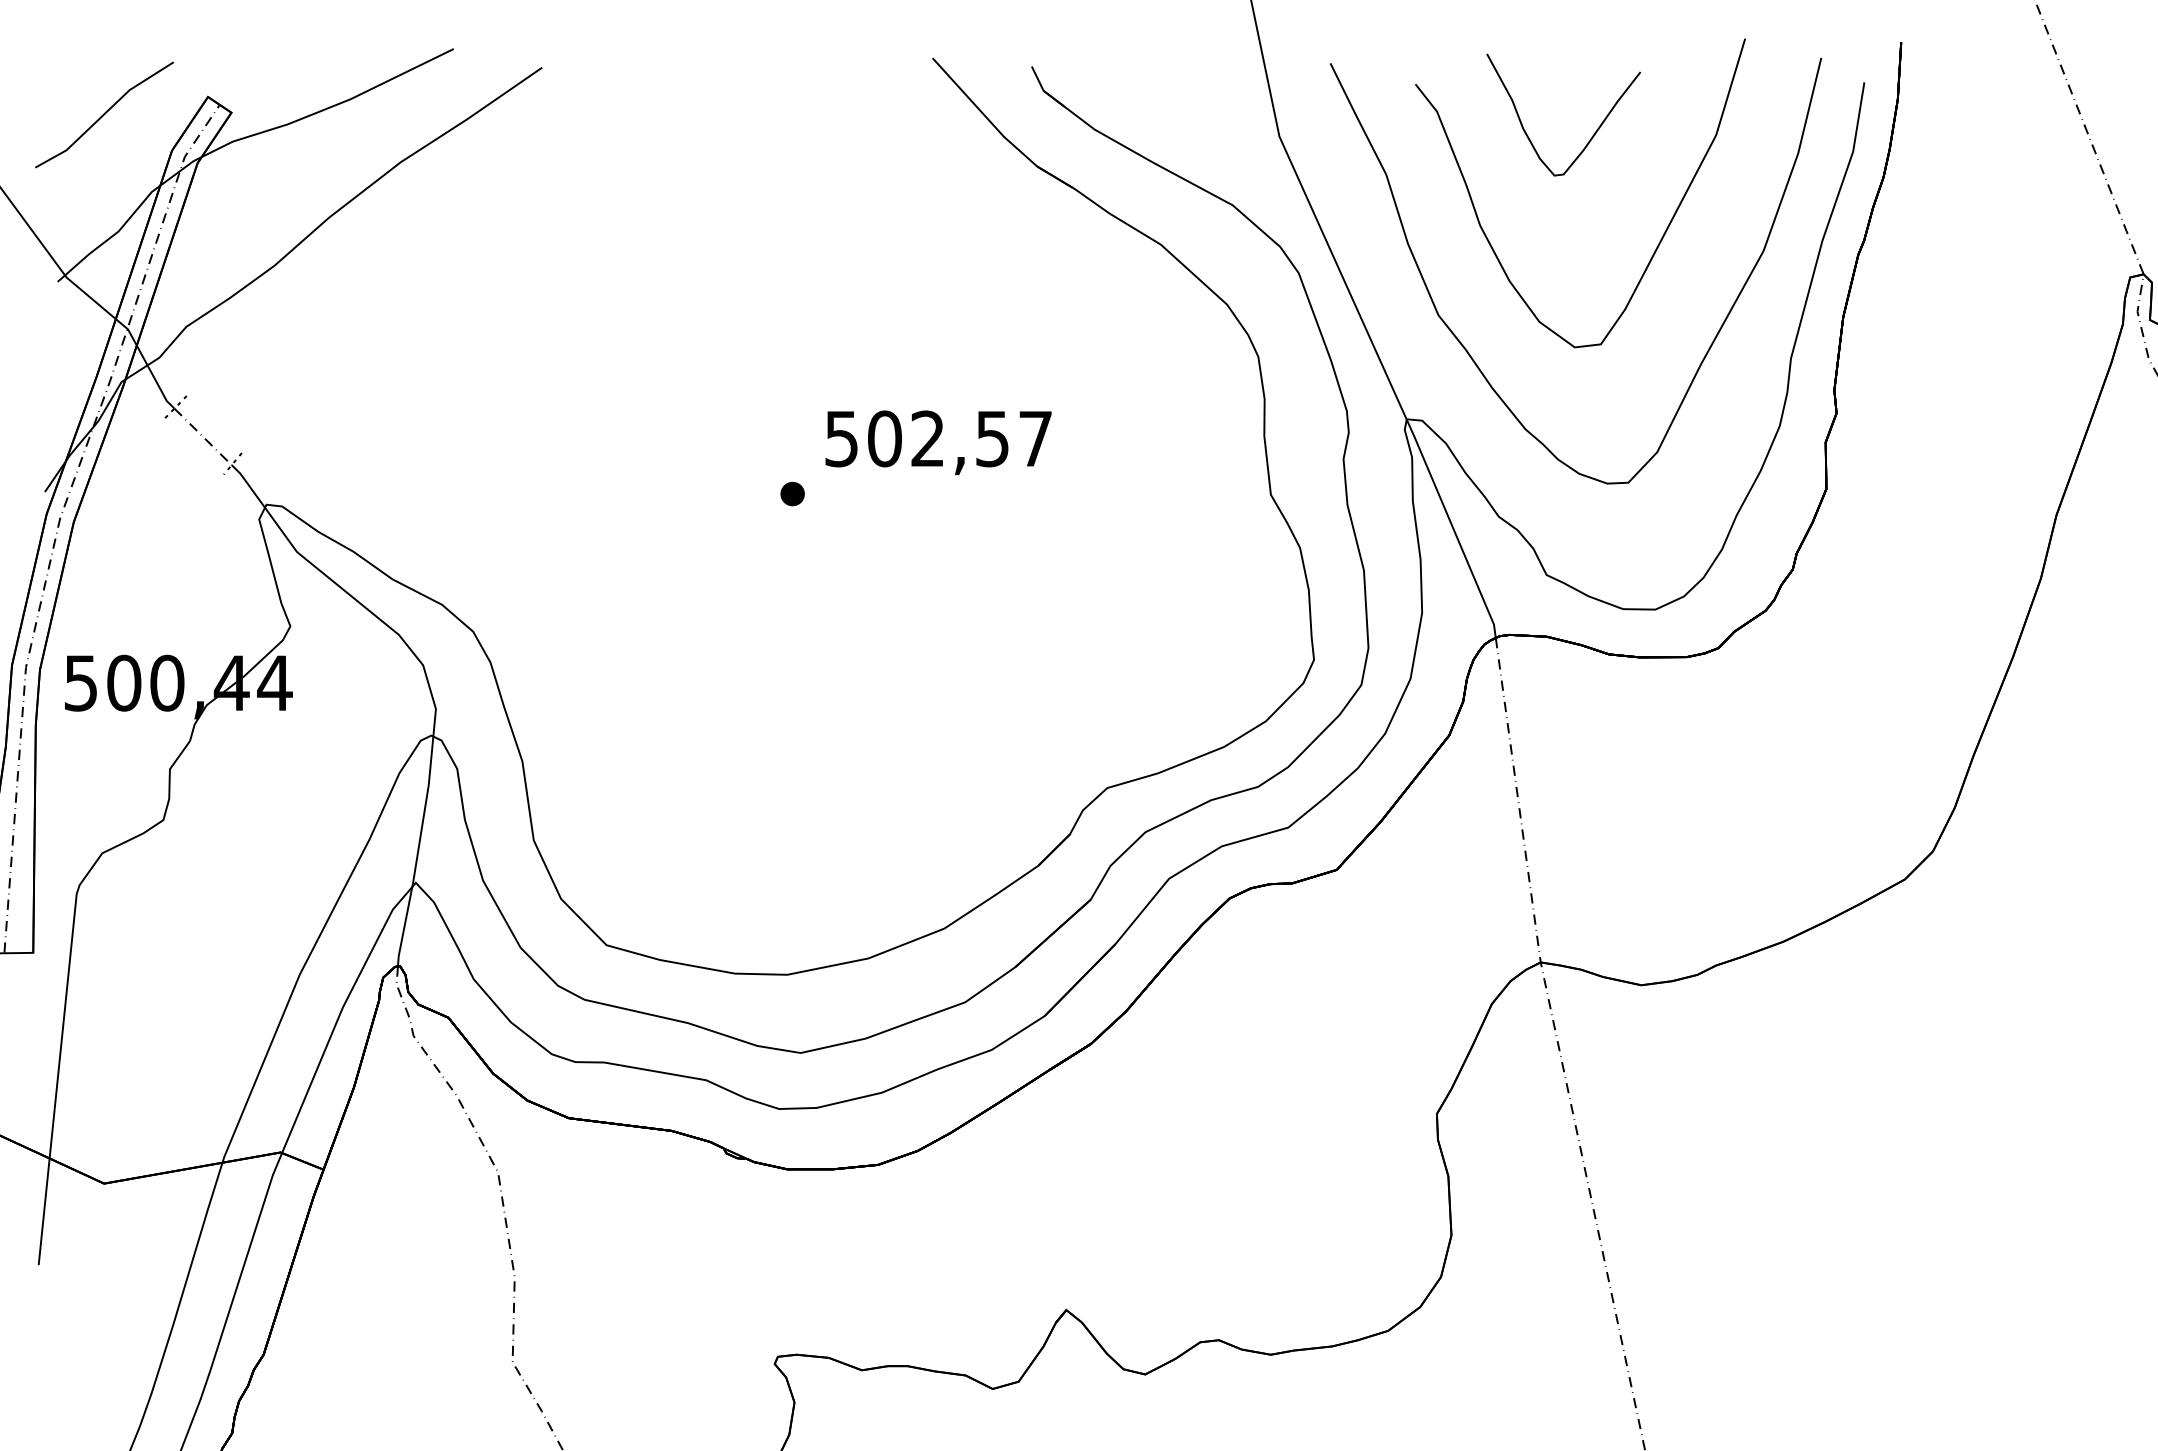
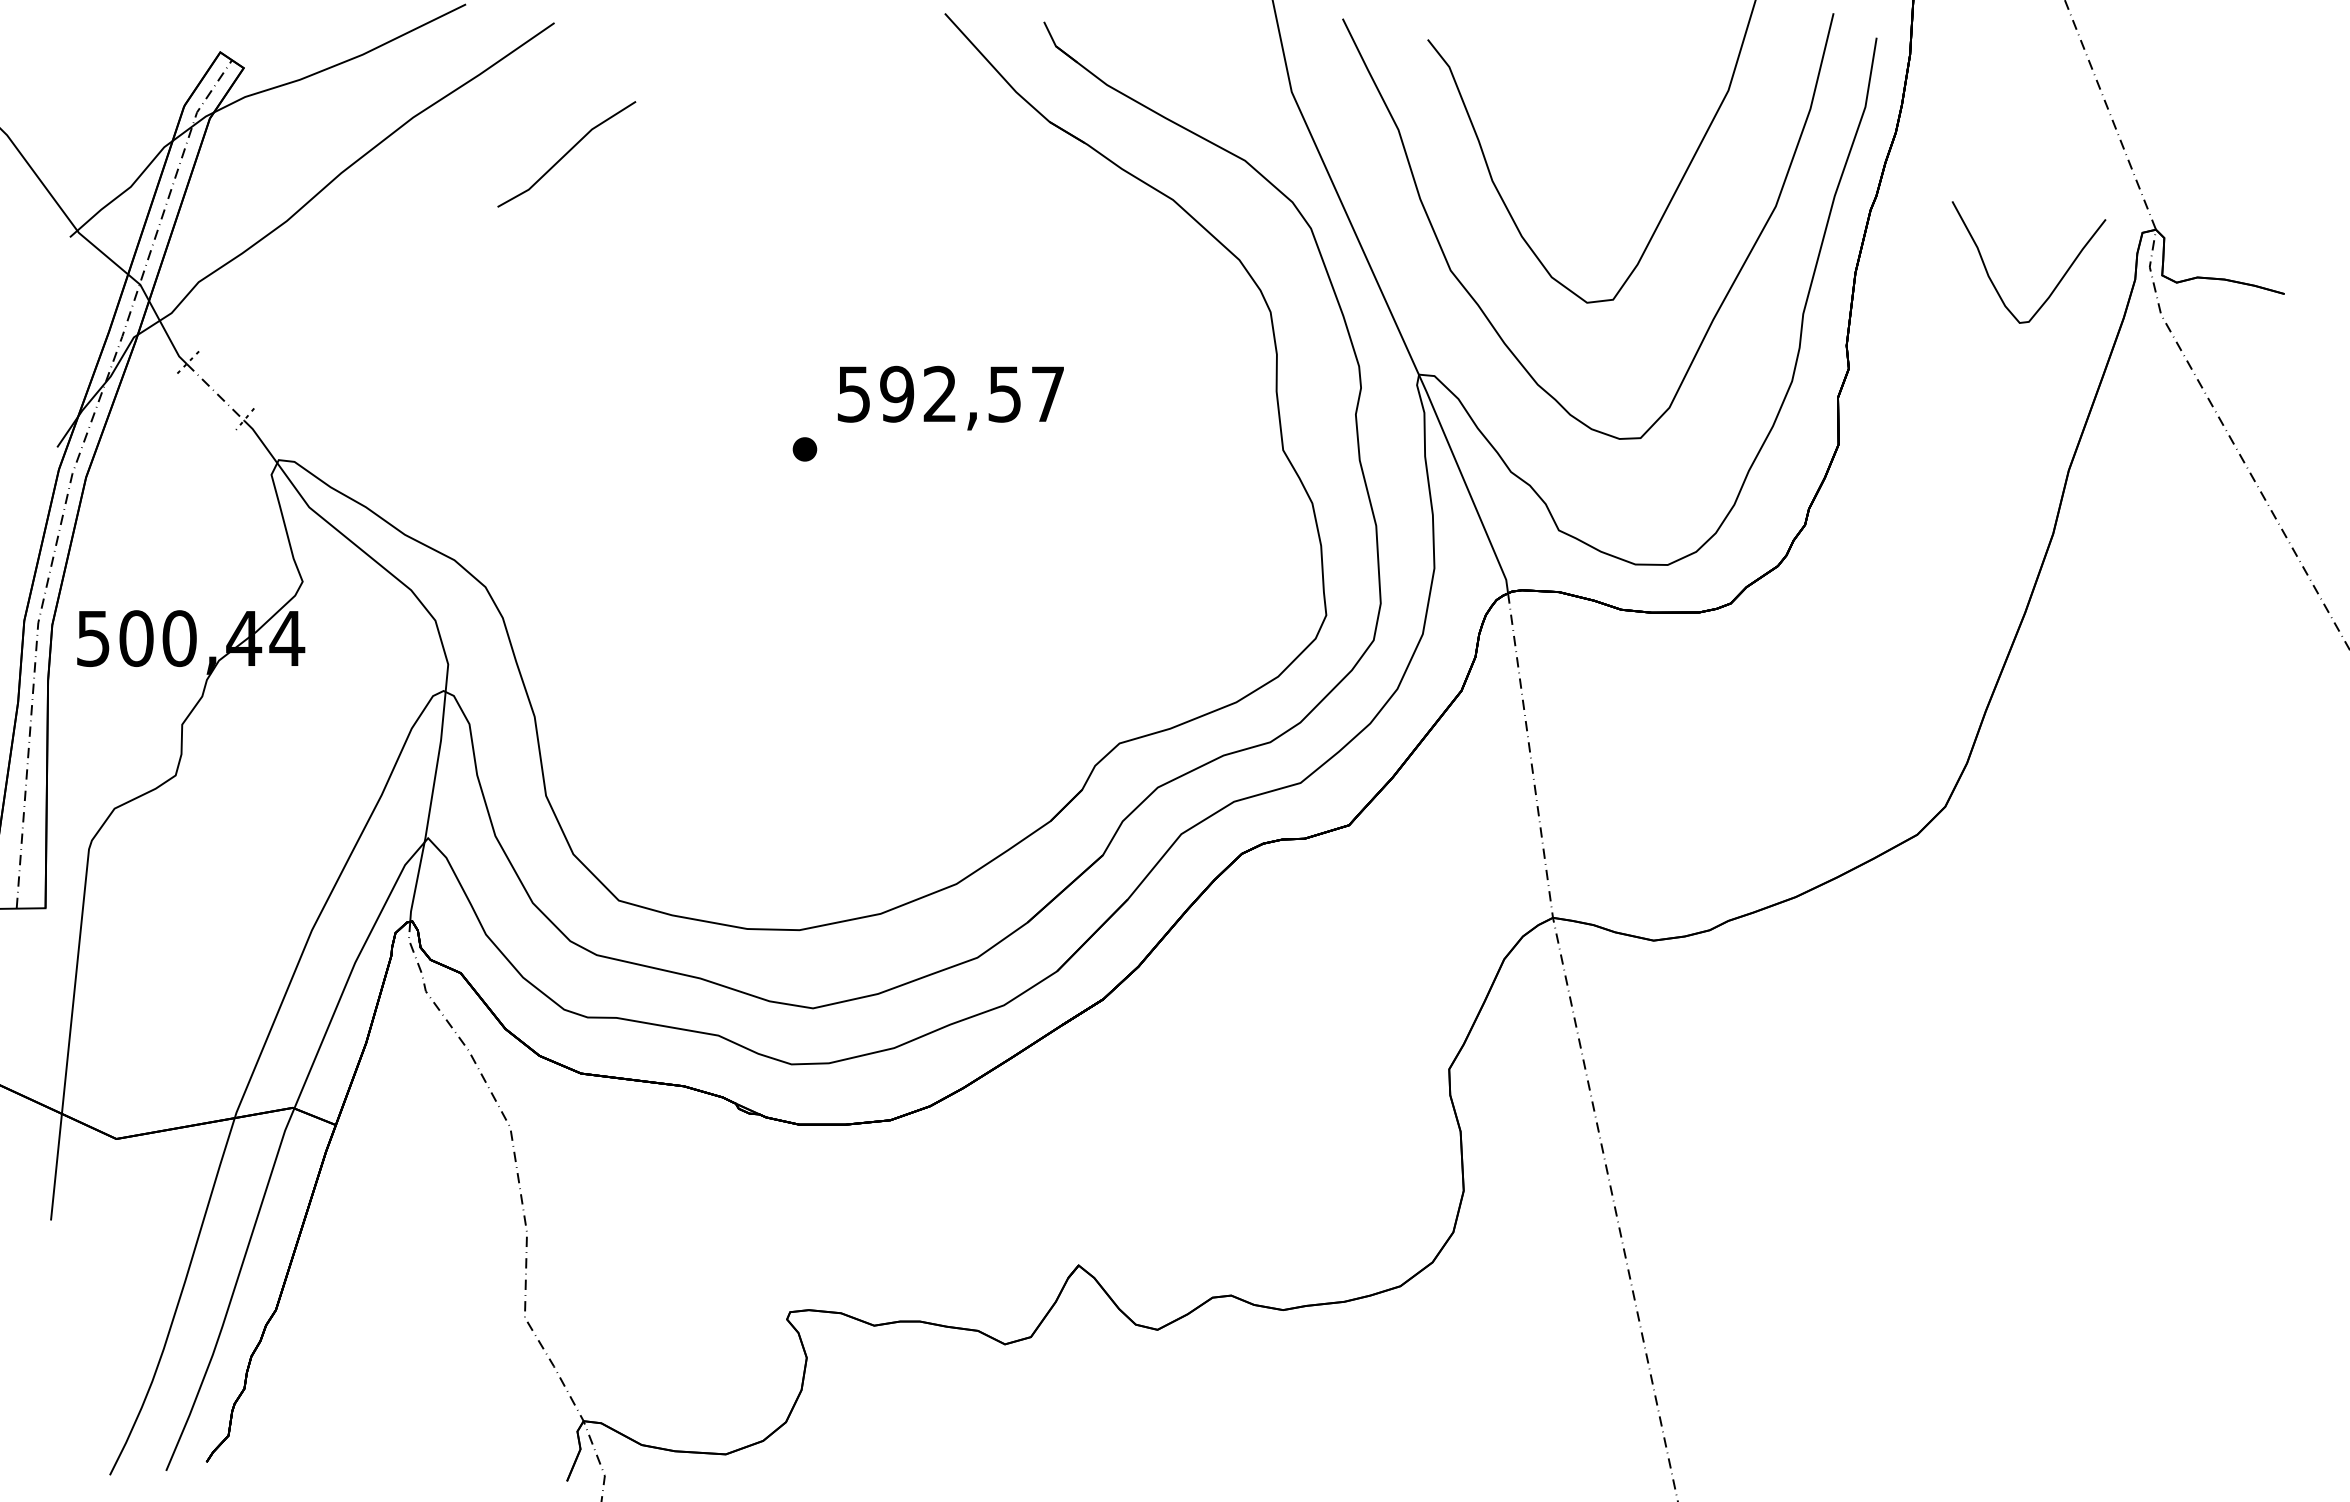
line: (104, 115) -> (566, 154), moved
curve: (1591, 137) -> (2056, 284), moved
text: (885, 439) -> (897, 394), 502,57 -> 592,57

